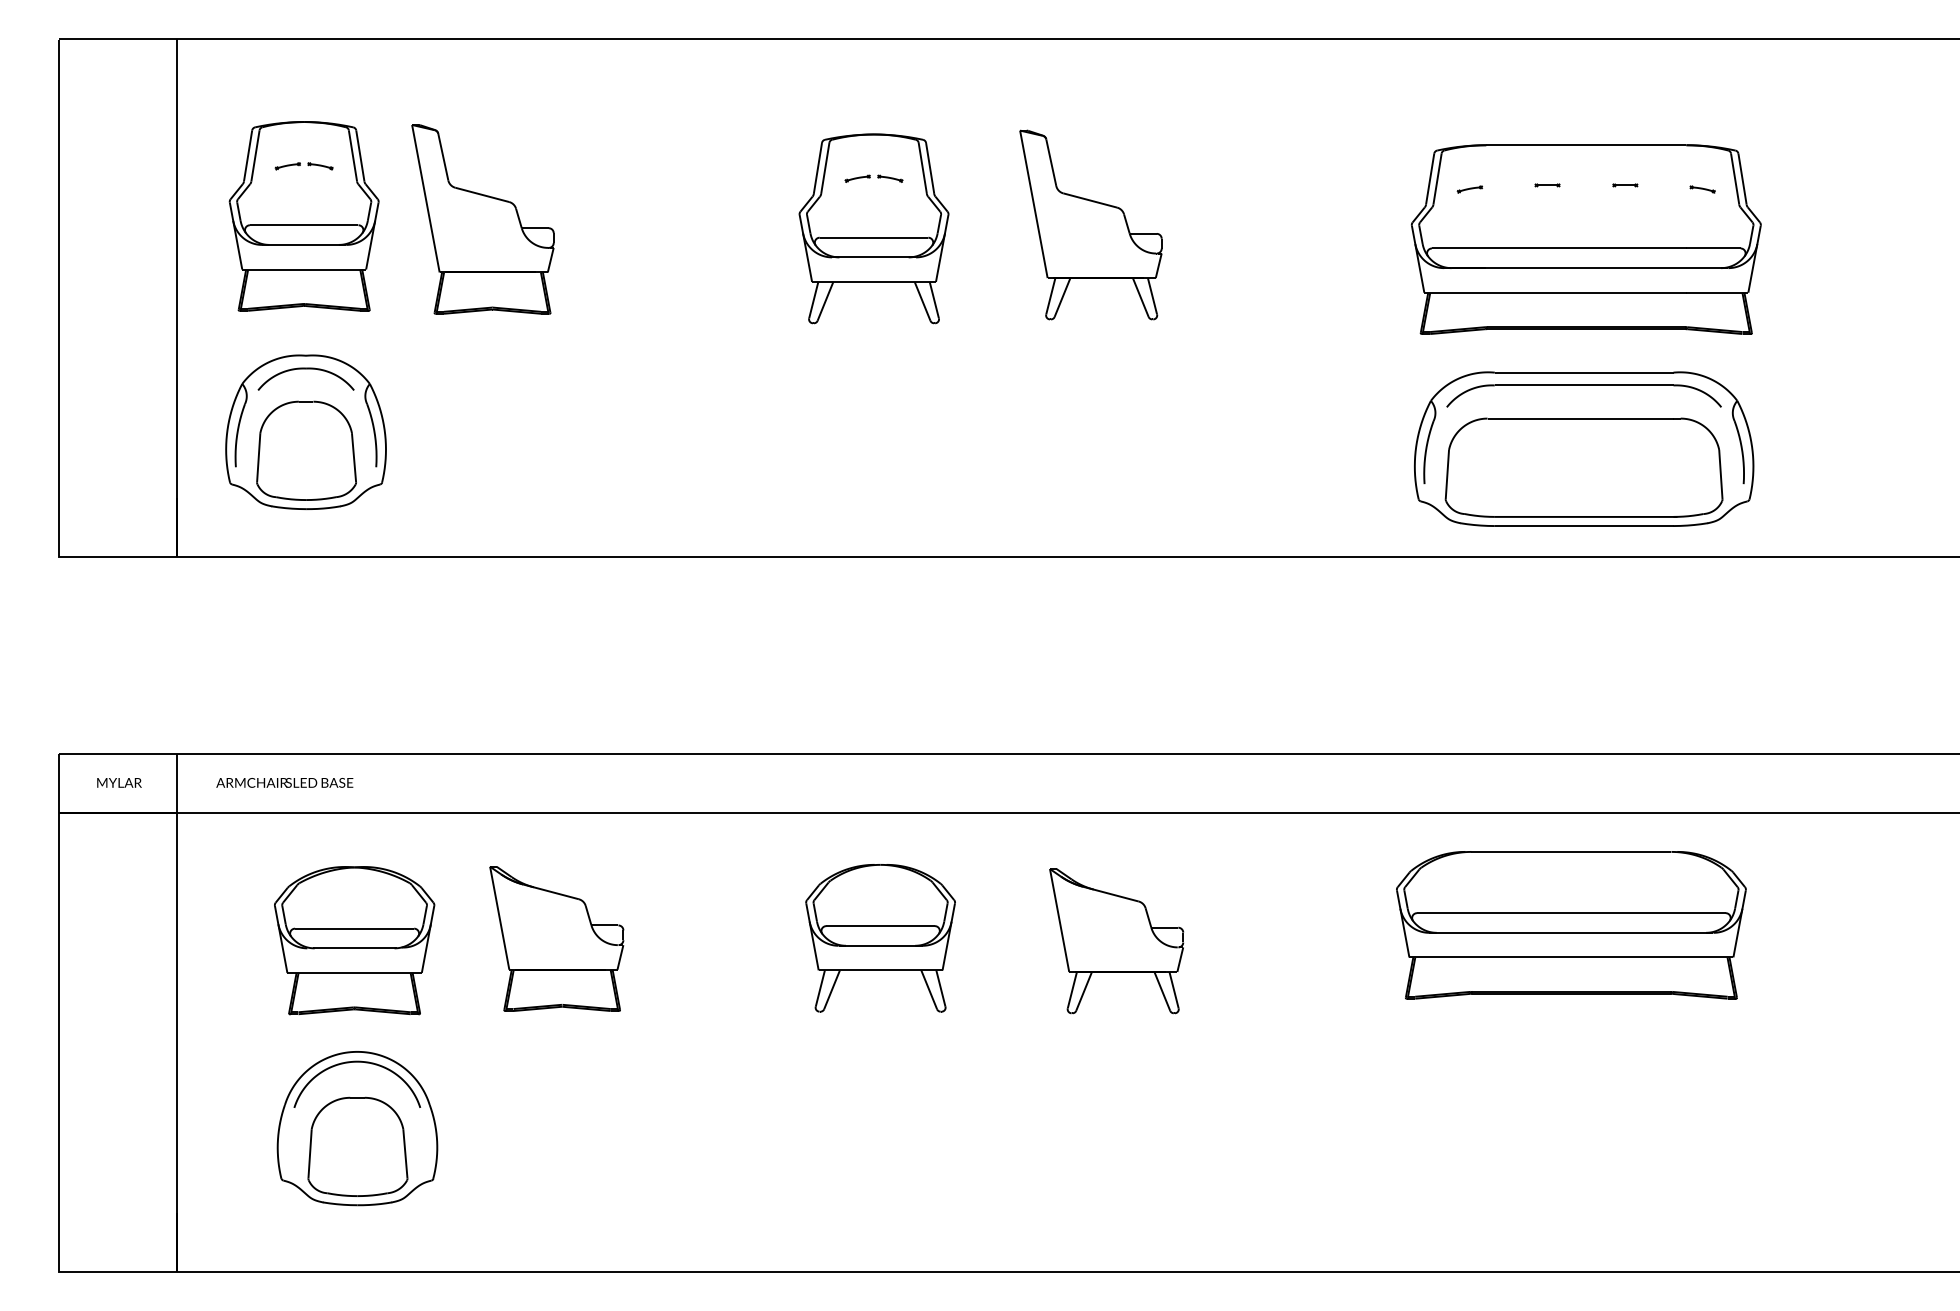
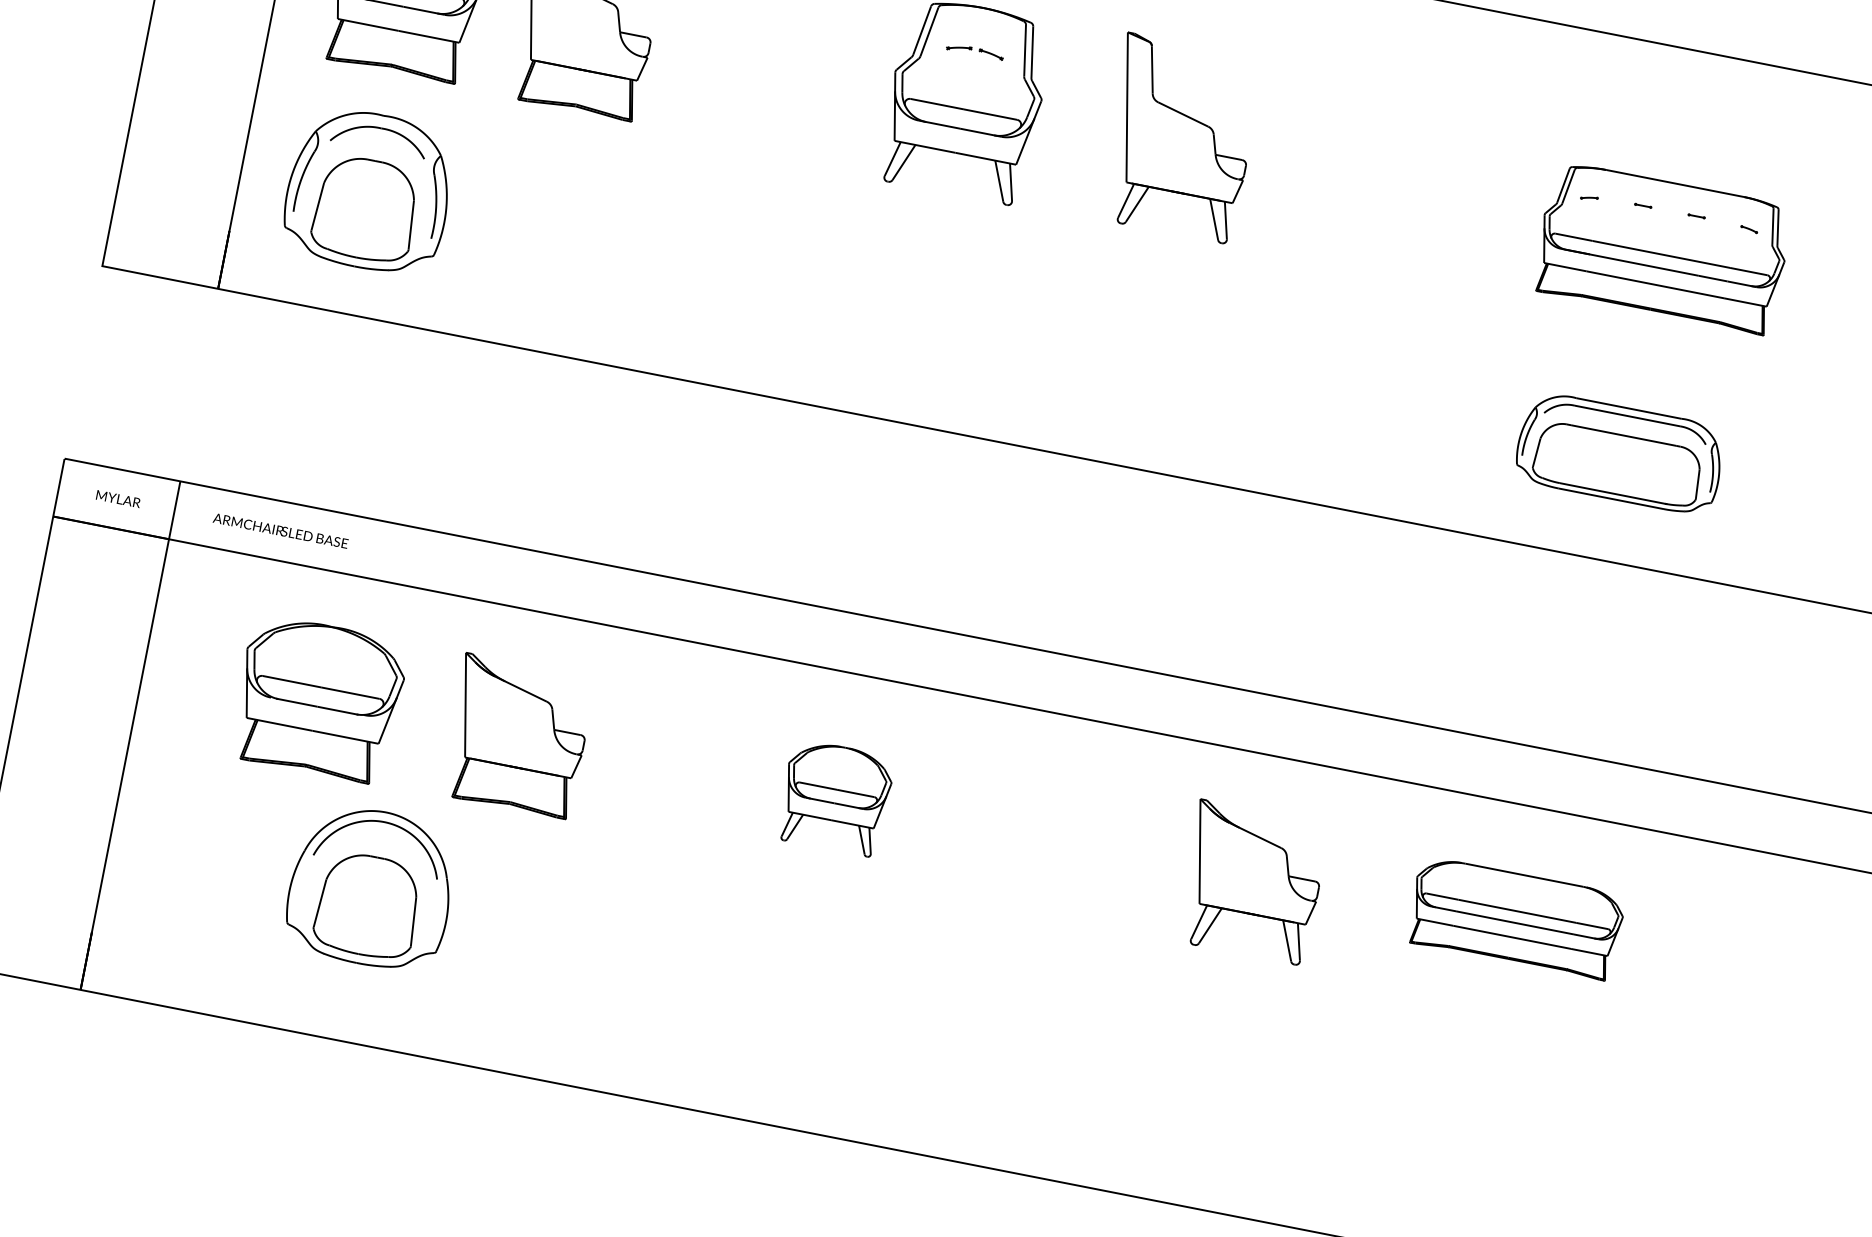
part: (1586, 239) -> (1662, 248), size x0.7
part: (1584, 448) -> (1620, 453), size x0.6
part: (1571, 925) -> (1515, 918), size x0.6
part: (880, 938) -> (835, 798), size x0.7
part: (1116, 941) -> (1251, 883), moved
part: (357, 1128) -> (371, 887), moved

